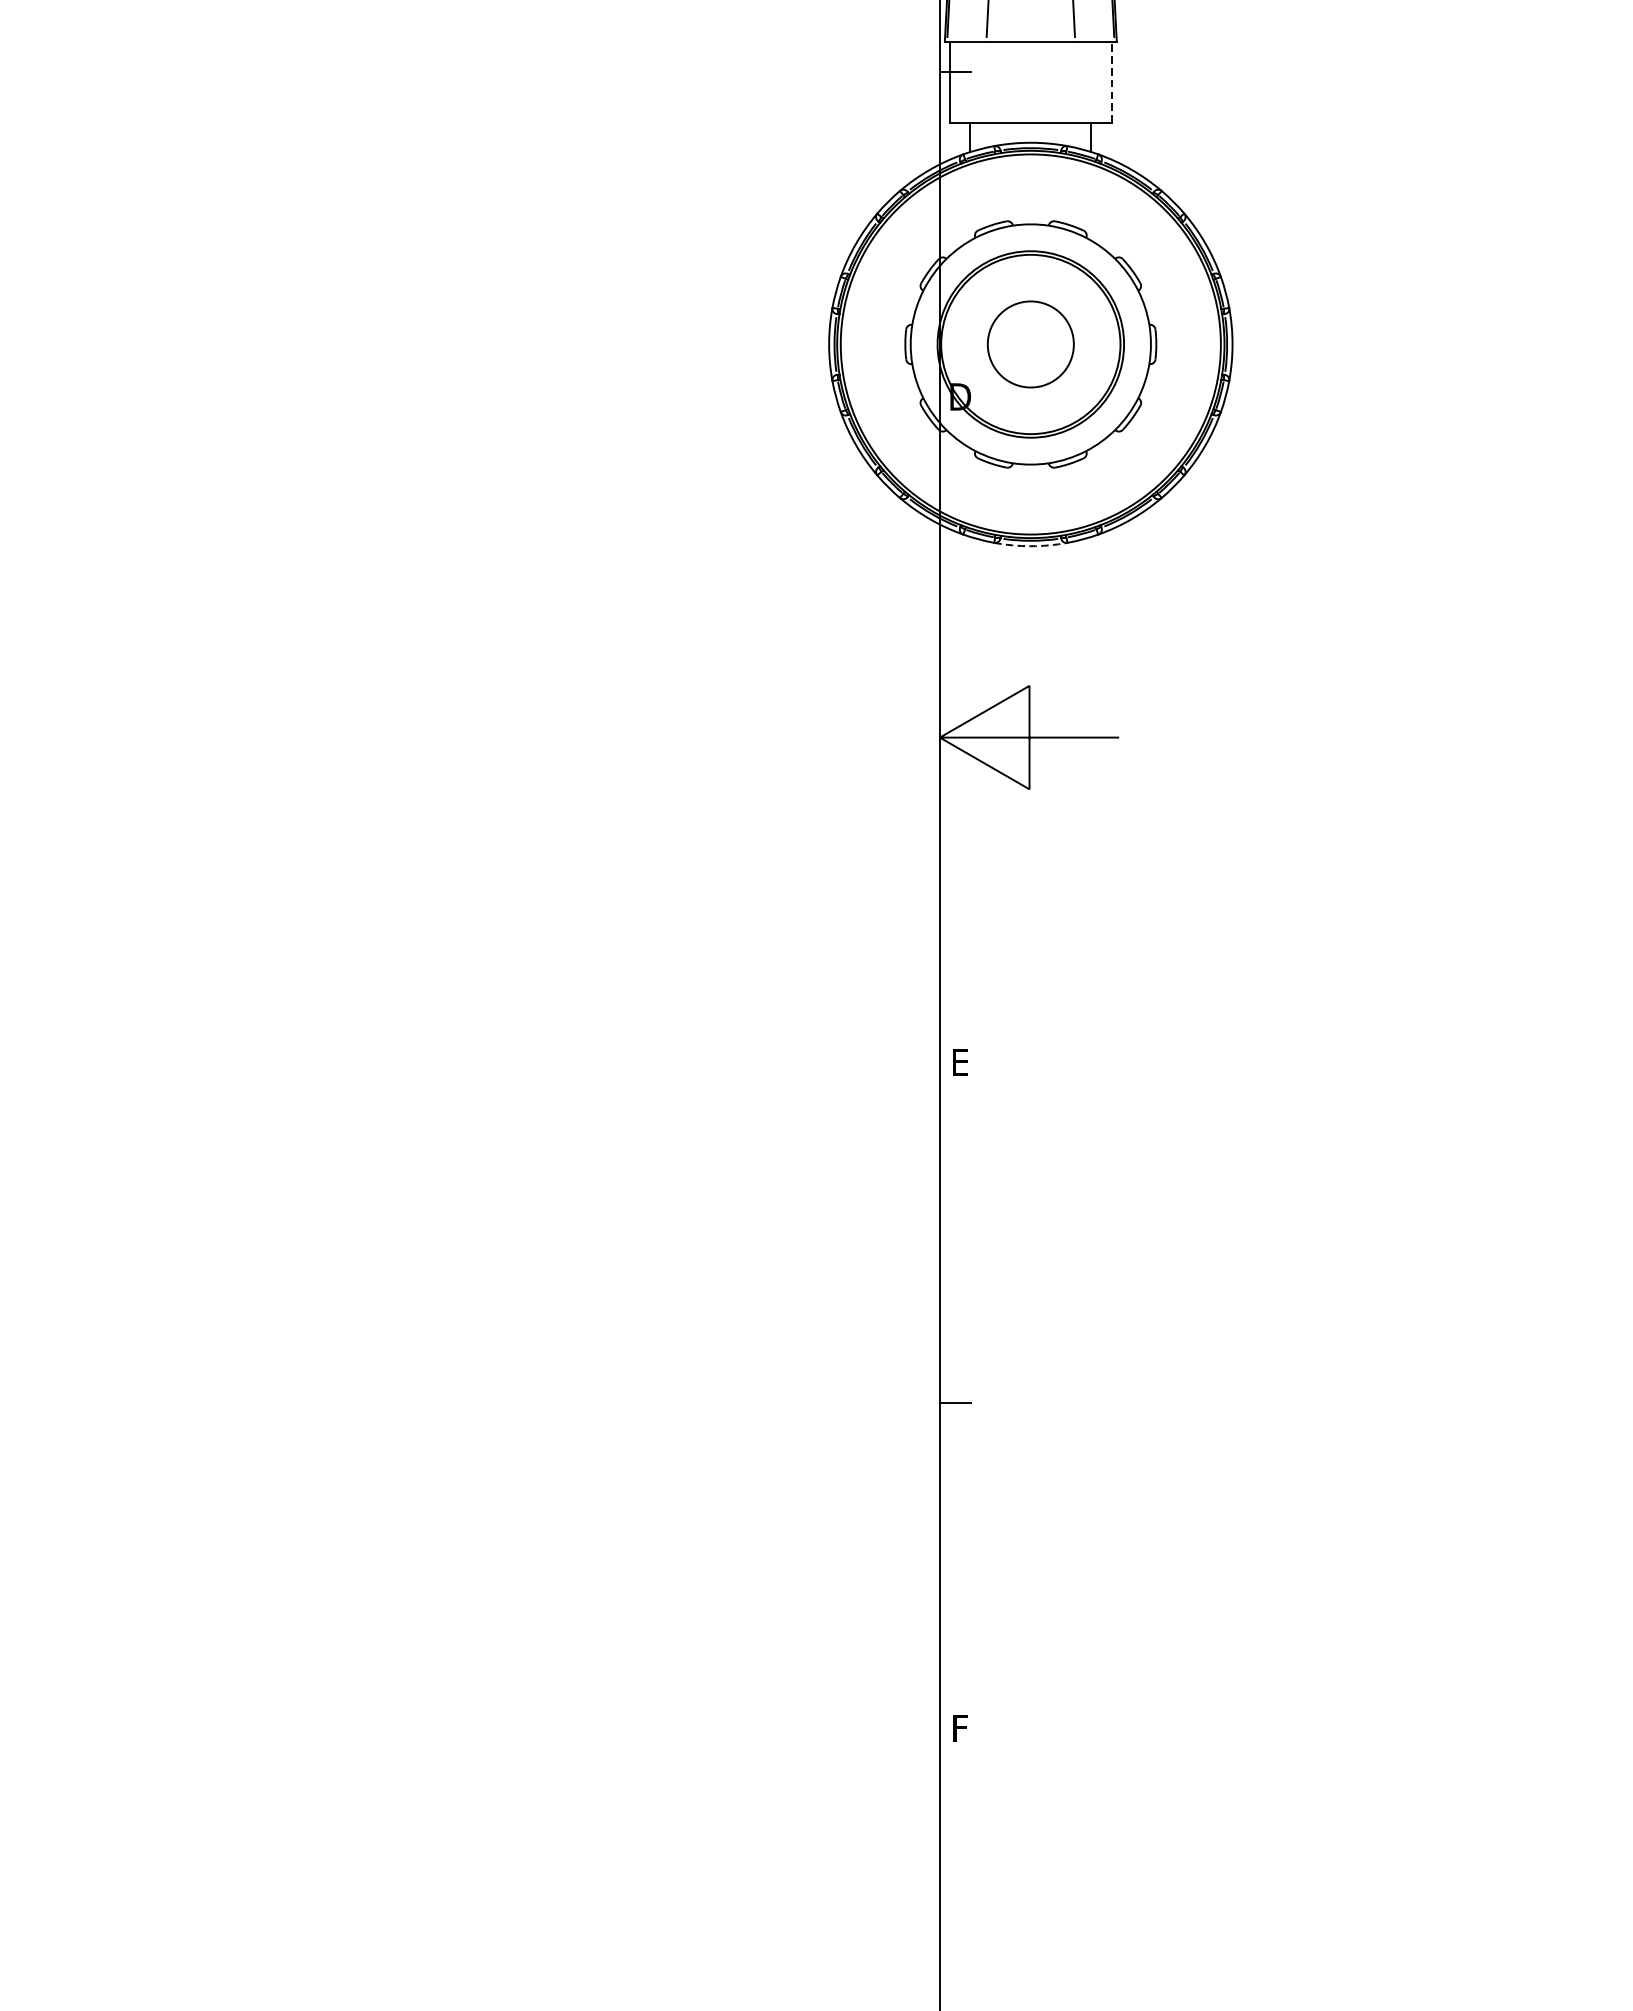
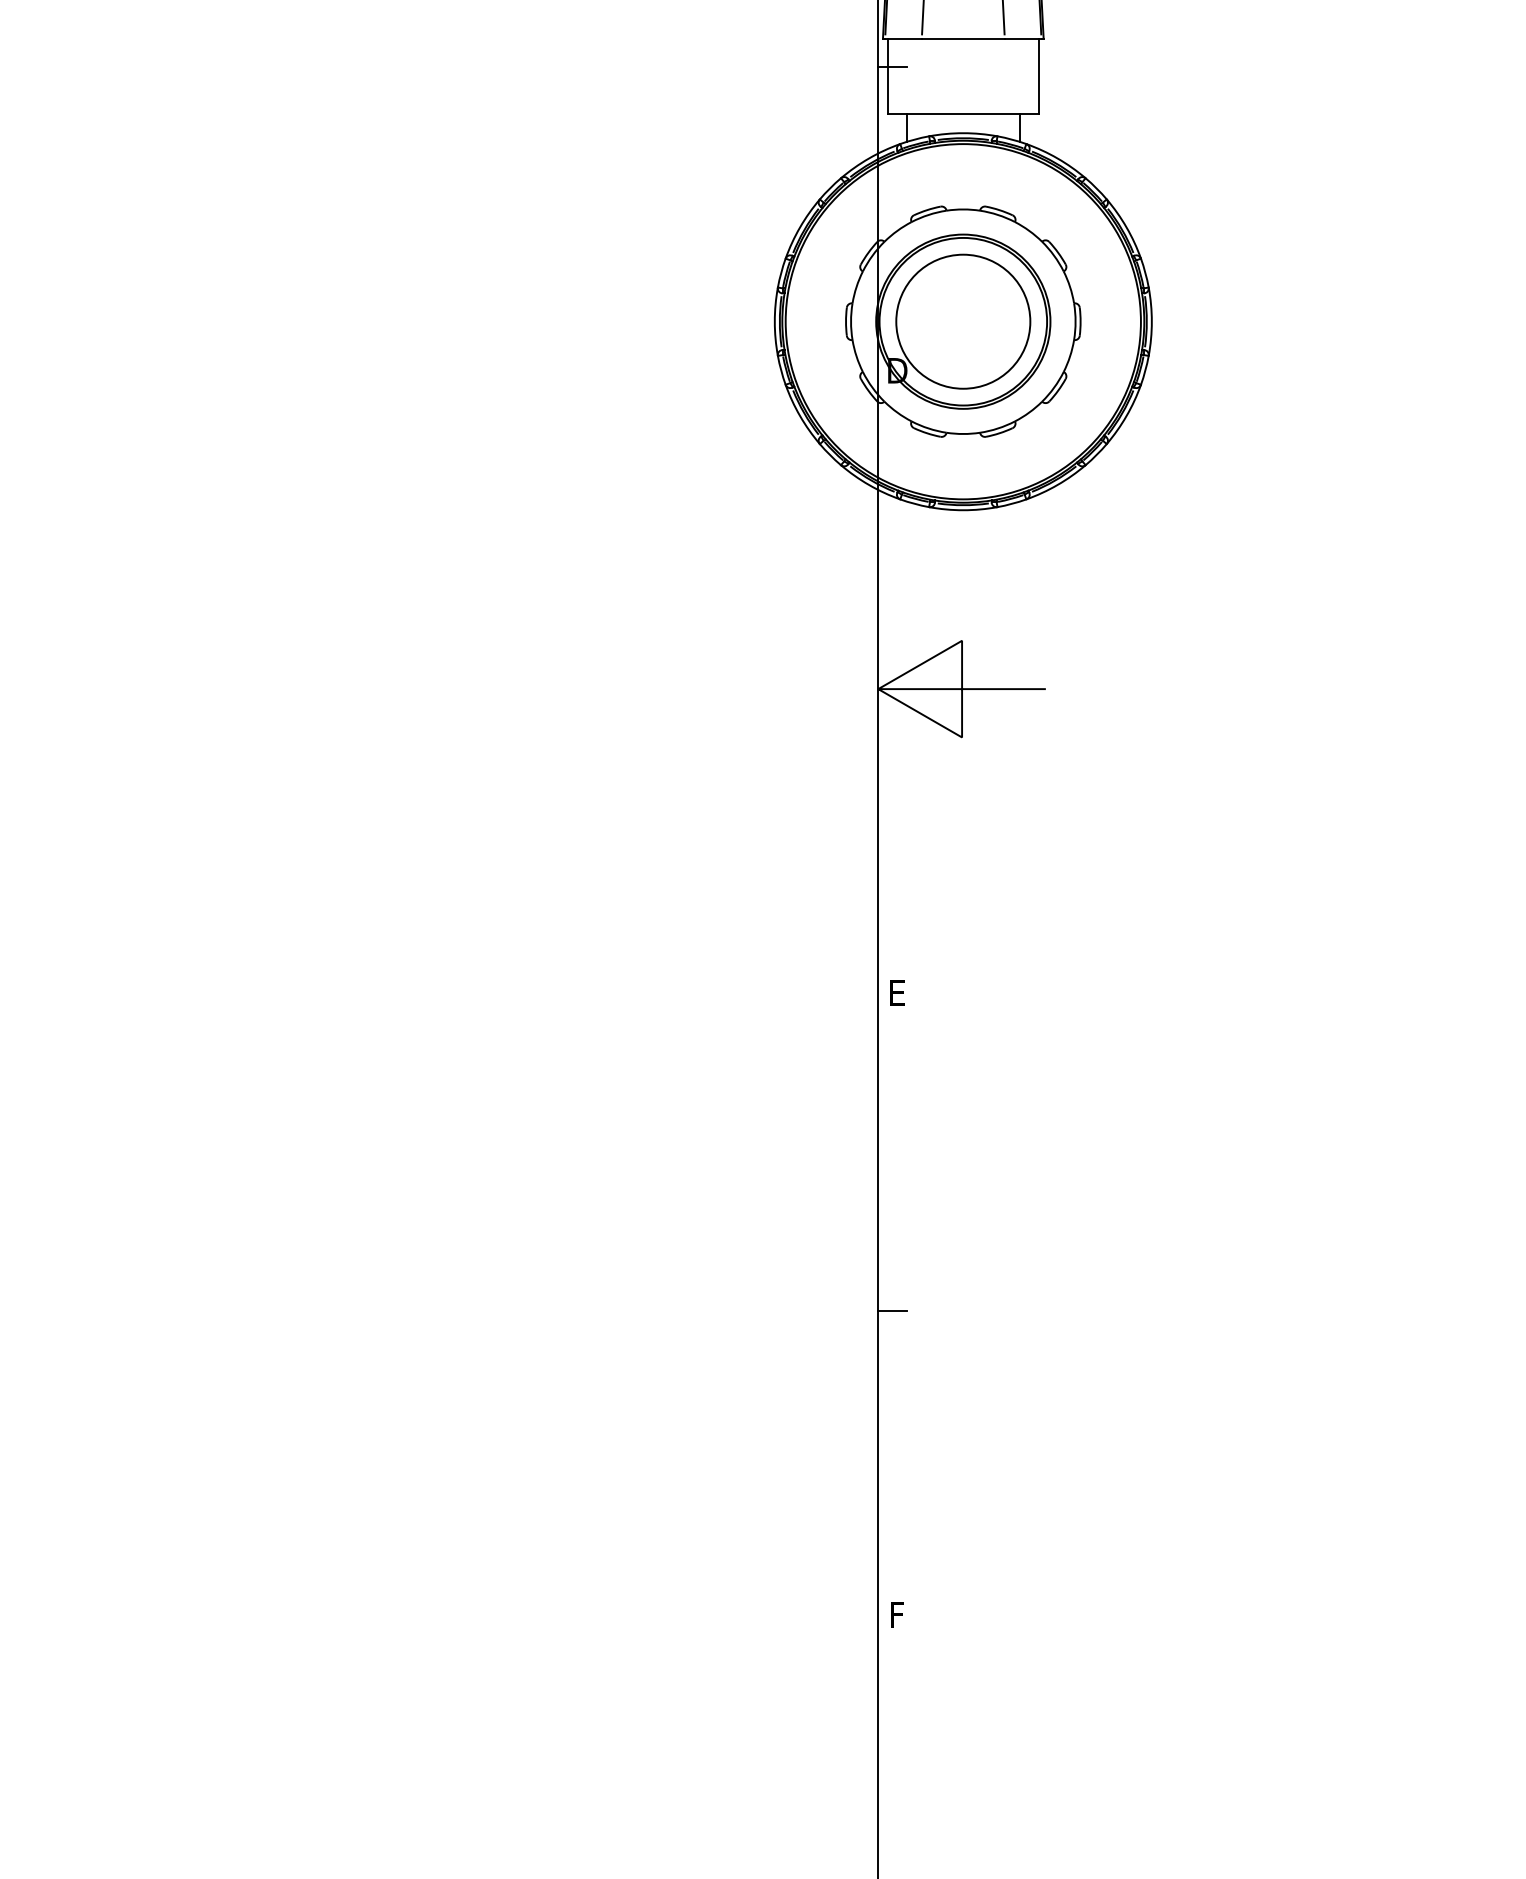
line: (1111, 82) -> (1038, 76), dashed -> solid
circle: (1031, 344) -> (963, 321), size x1.67
arc: (1031, 546) -> (963, 510), dashed -> solid

